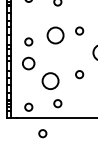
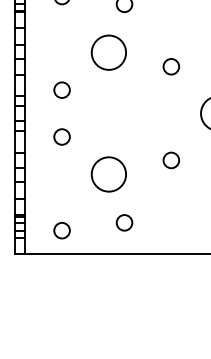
circle: (55, 35) -> (108, 52), moved
circle: (28, 63) -> (61, 136), size x0.62
circle: (42, 133) -> (91, 286), removed

